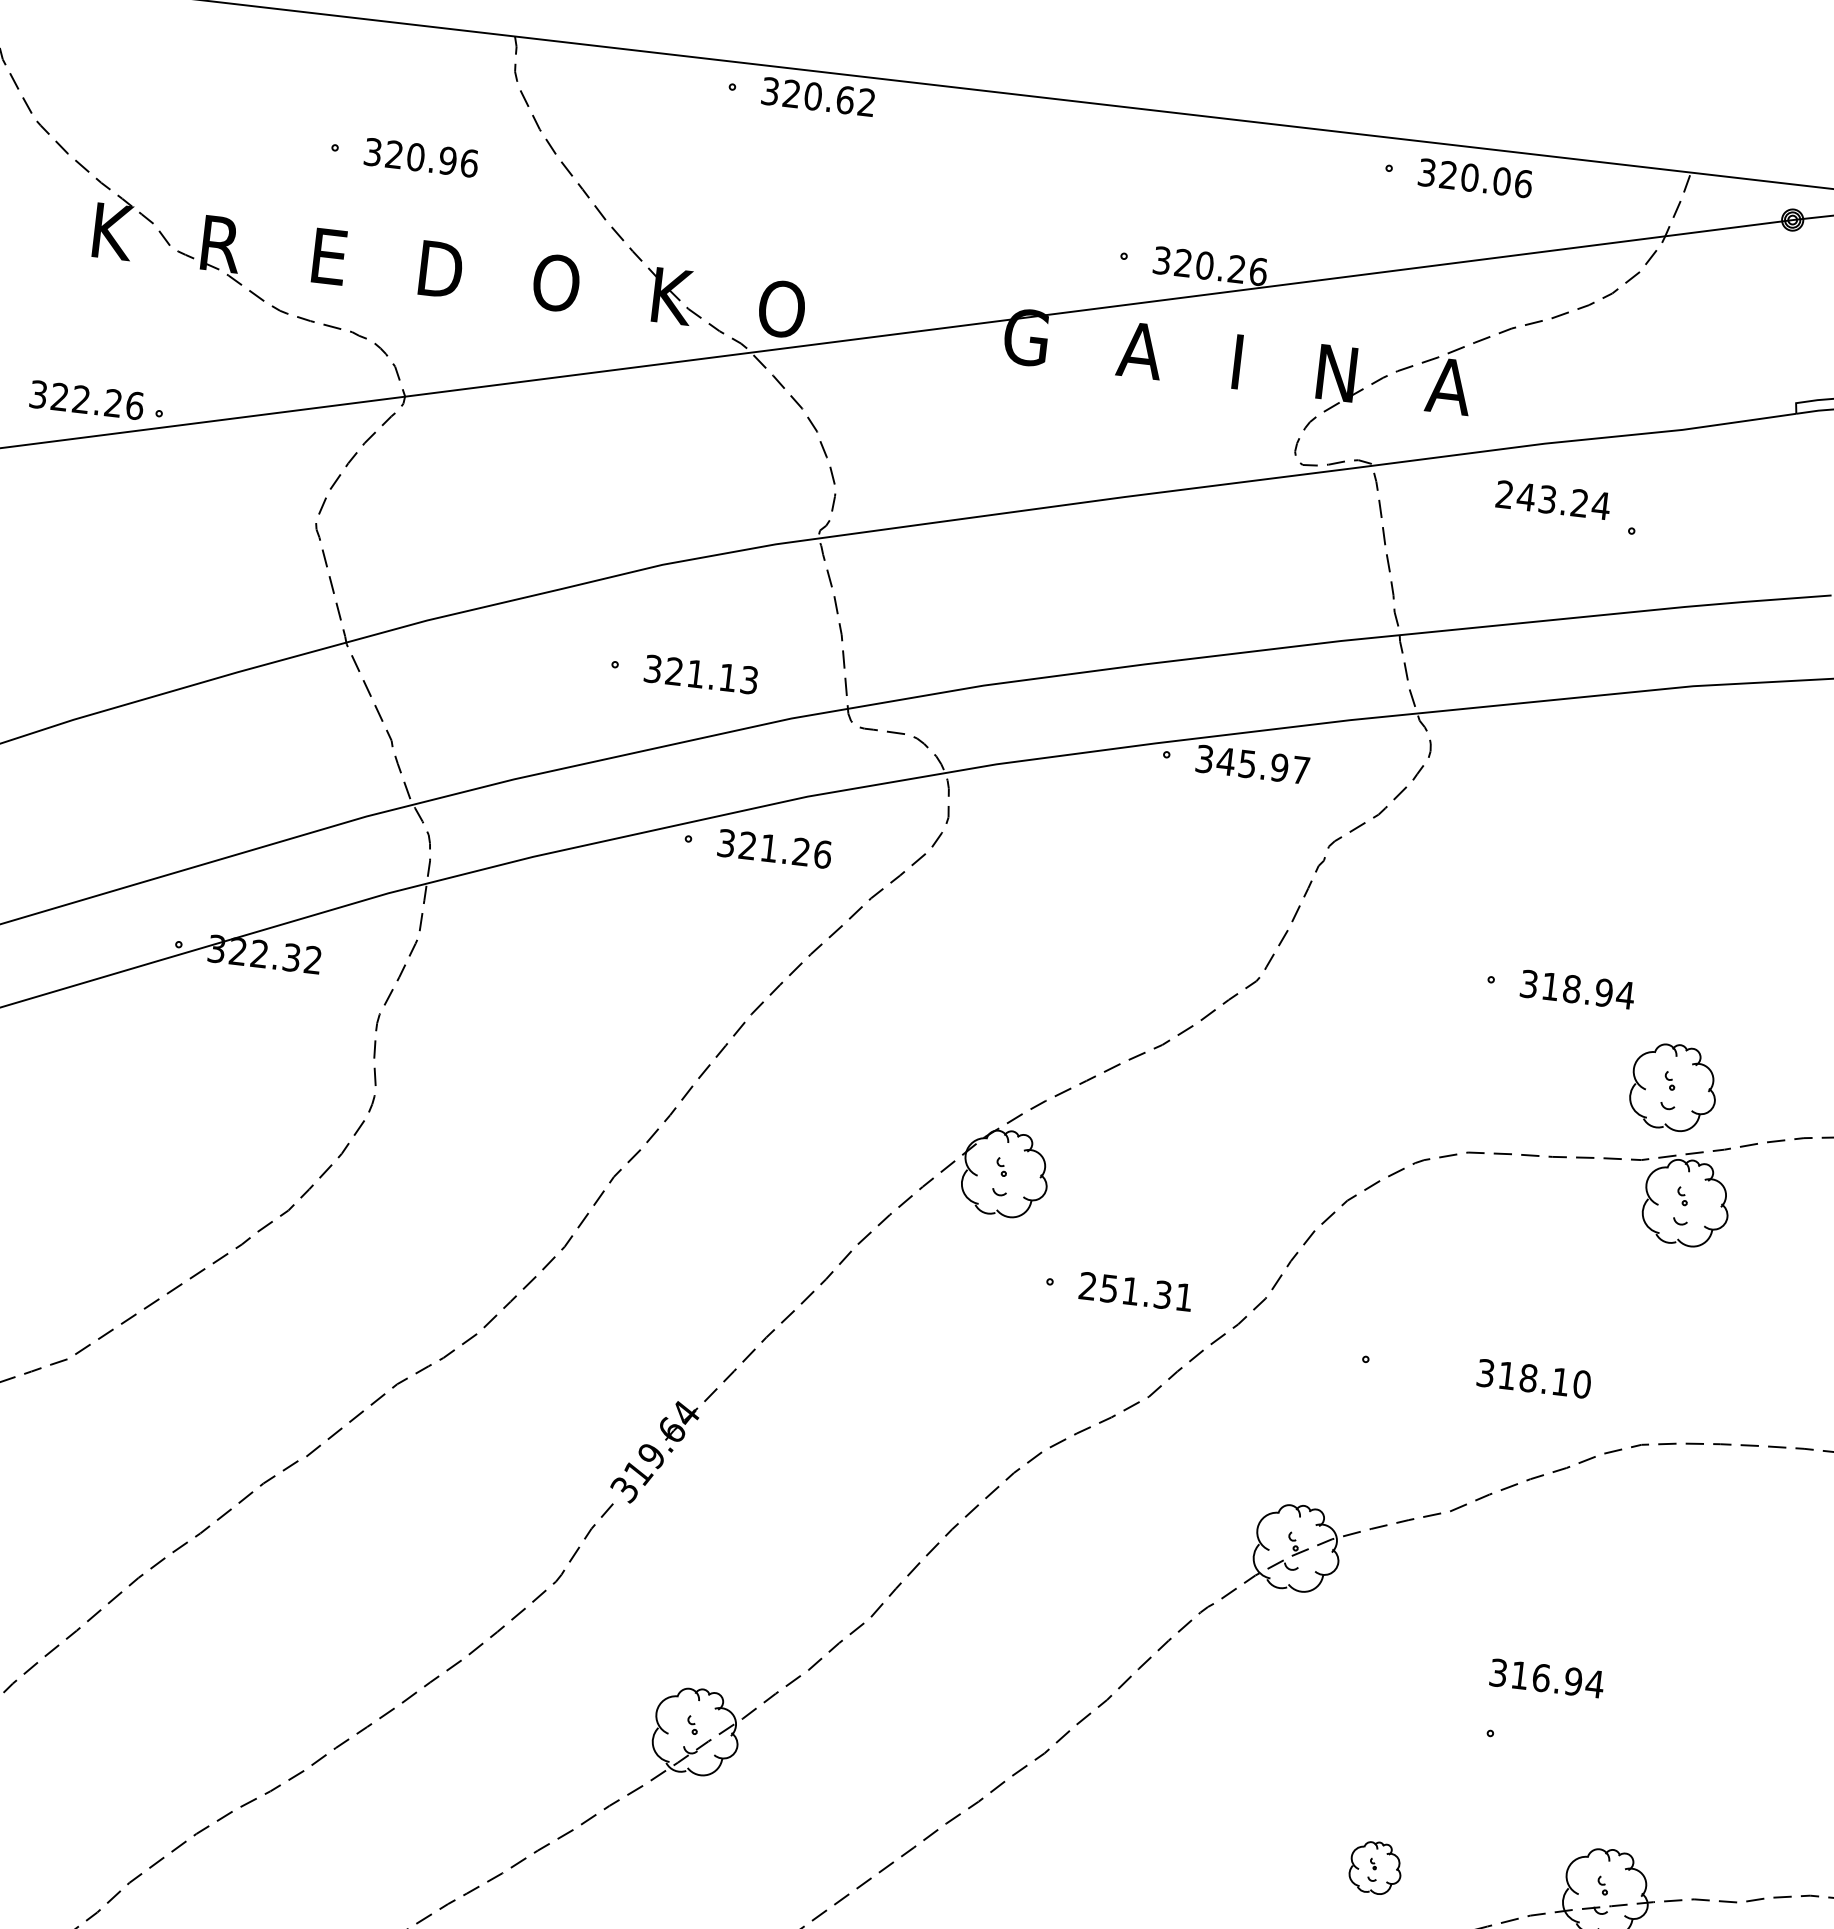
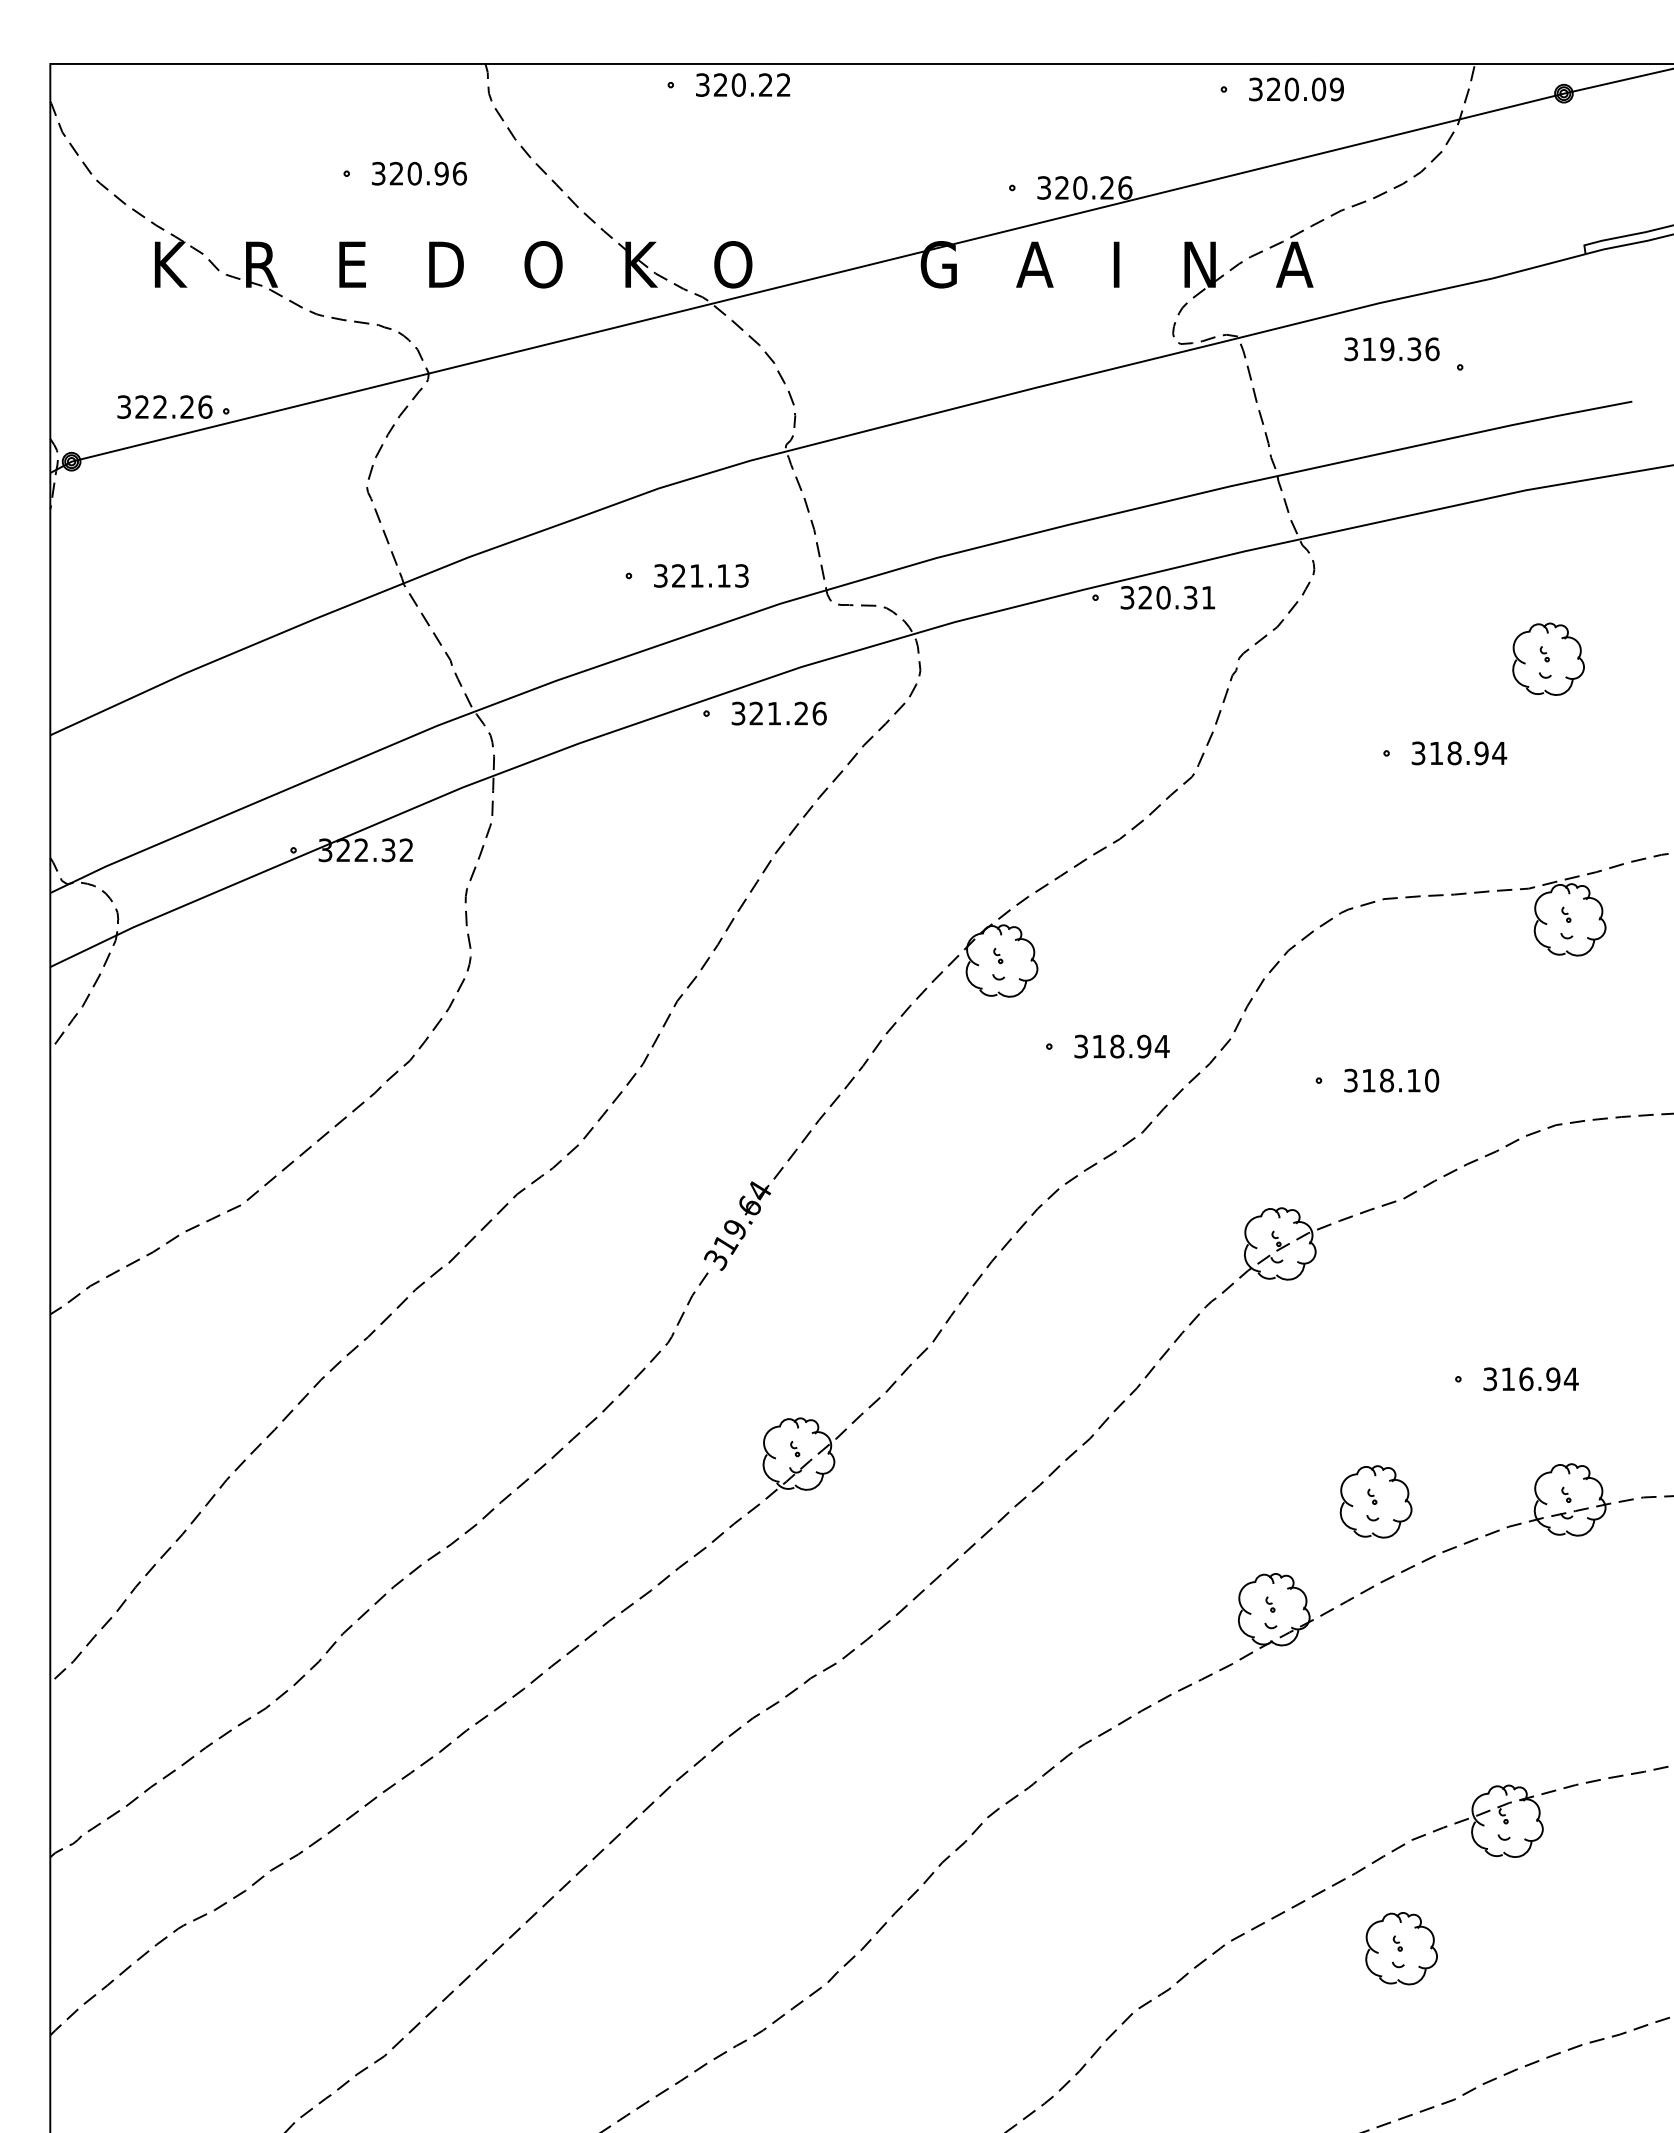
text: (846, 99) -> (766, 84), 320.62 -> 320.22
text: (1522, 183) -> (1336, 89), 320.06 -> 320.09
text: (1552, 500) -> (1391, 349), 243.24 -> 319.36
text: (1262, 765) -> (1176, 597), 345.97 -> 320.31
part: (1673, 1086) -> (1548, 658), moved
text: (1135, 1291) -> (1121, 1046), 251.31 -> 318.94
text: (1534, 1378) -> (1391, 1080), moved
text: (1546, 1678) -> (1530, 1379), moved
part: (1375, 1867) -> (1375, 1501), size x1.67

